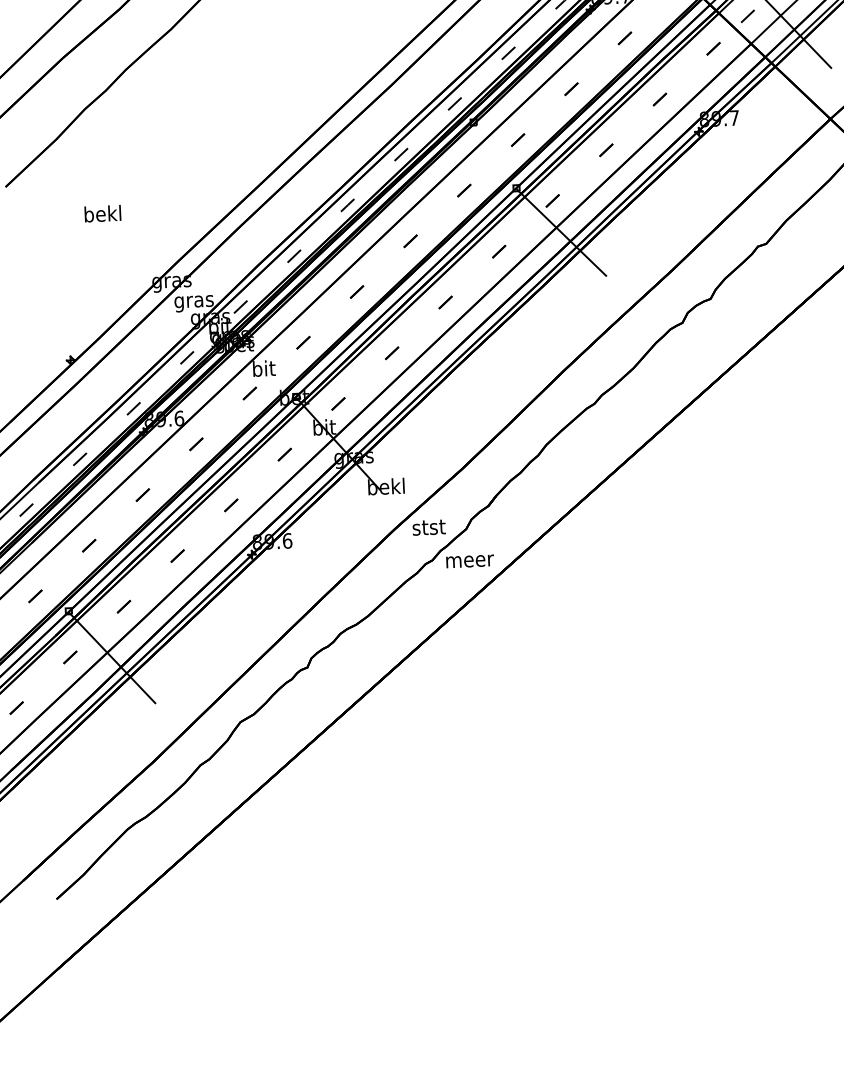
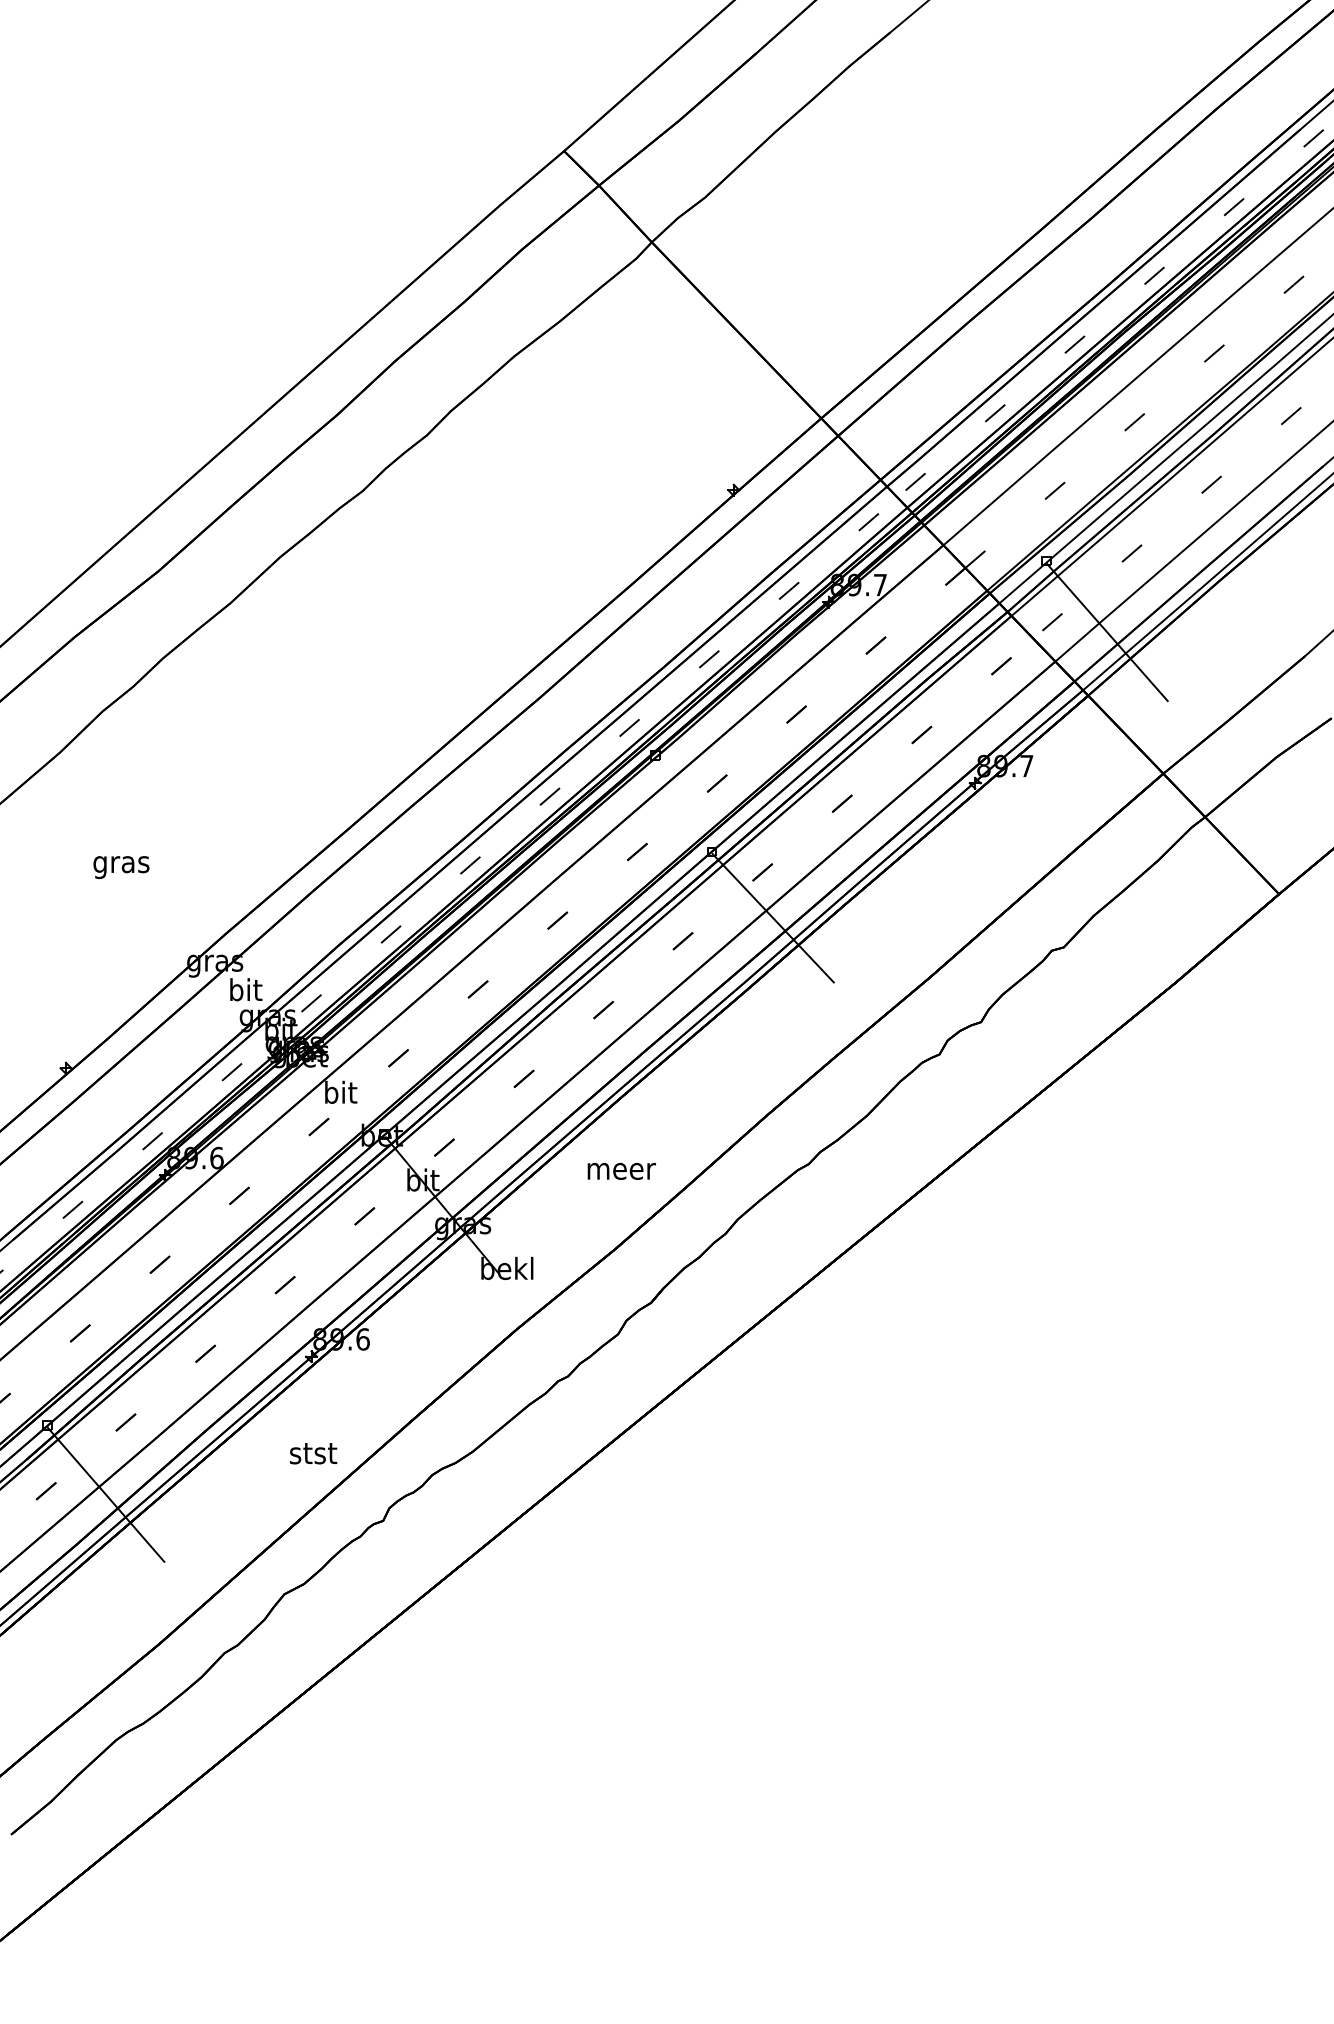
text: (103, 215) -> (121, 864), bekl -> gras
text: (194, 301) -> (245, 992), gras -> bit
text: (429, 527) -> (313, 1453), moved
text: (469, 560) -> (621, 1170), moved

